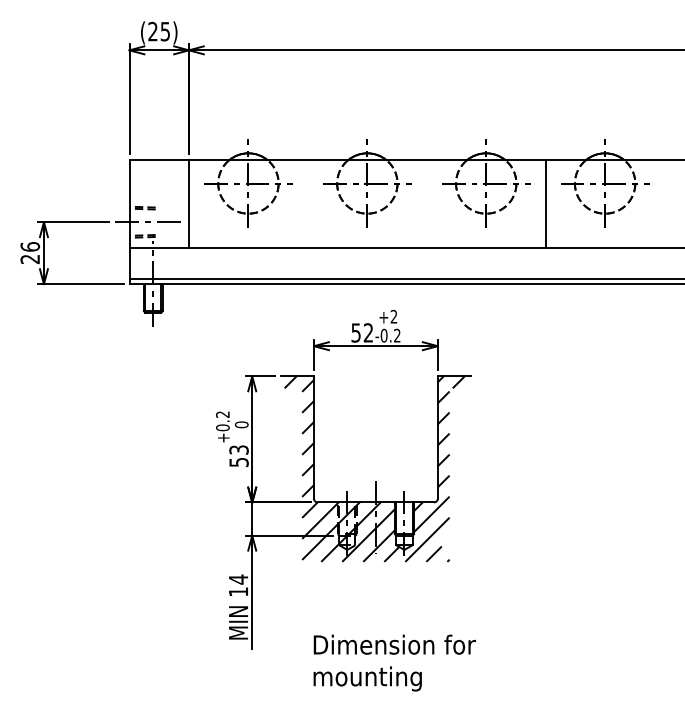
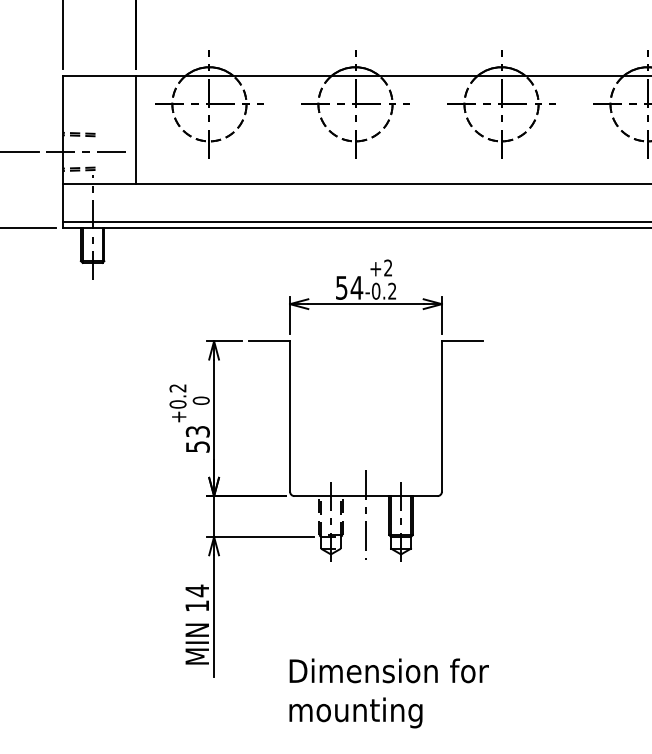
line: (545, 204) -> (574, 130), removed
text: (368, 332) -> (356, 287), 52 -> 54
hatch: (374, 468) -> (364, 454), removed

